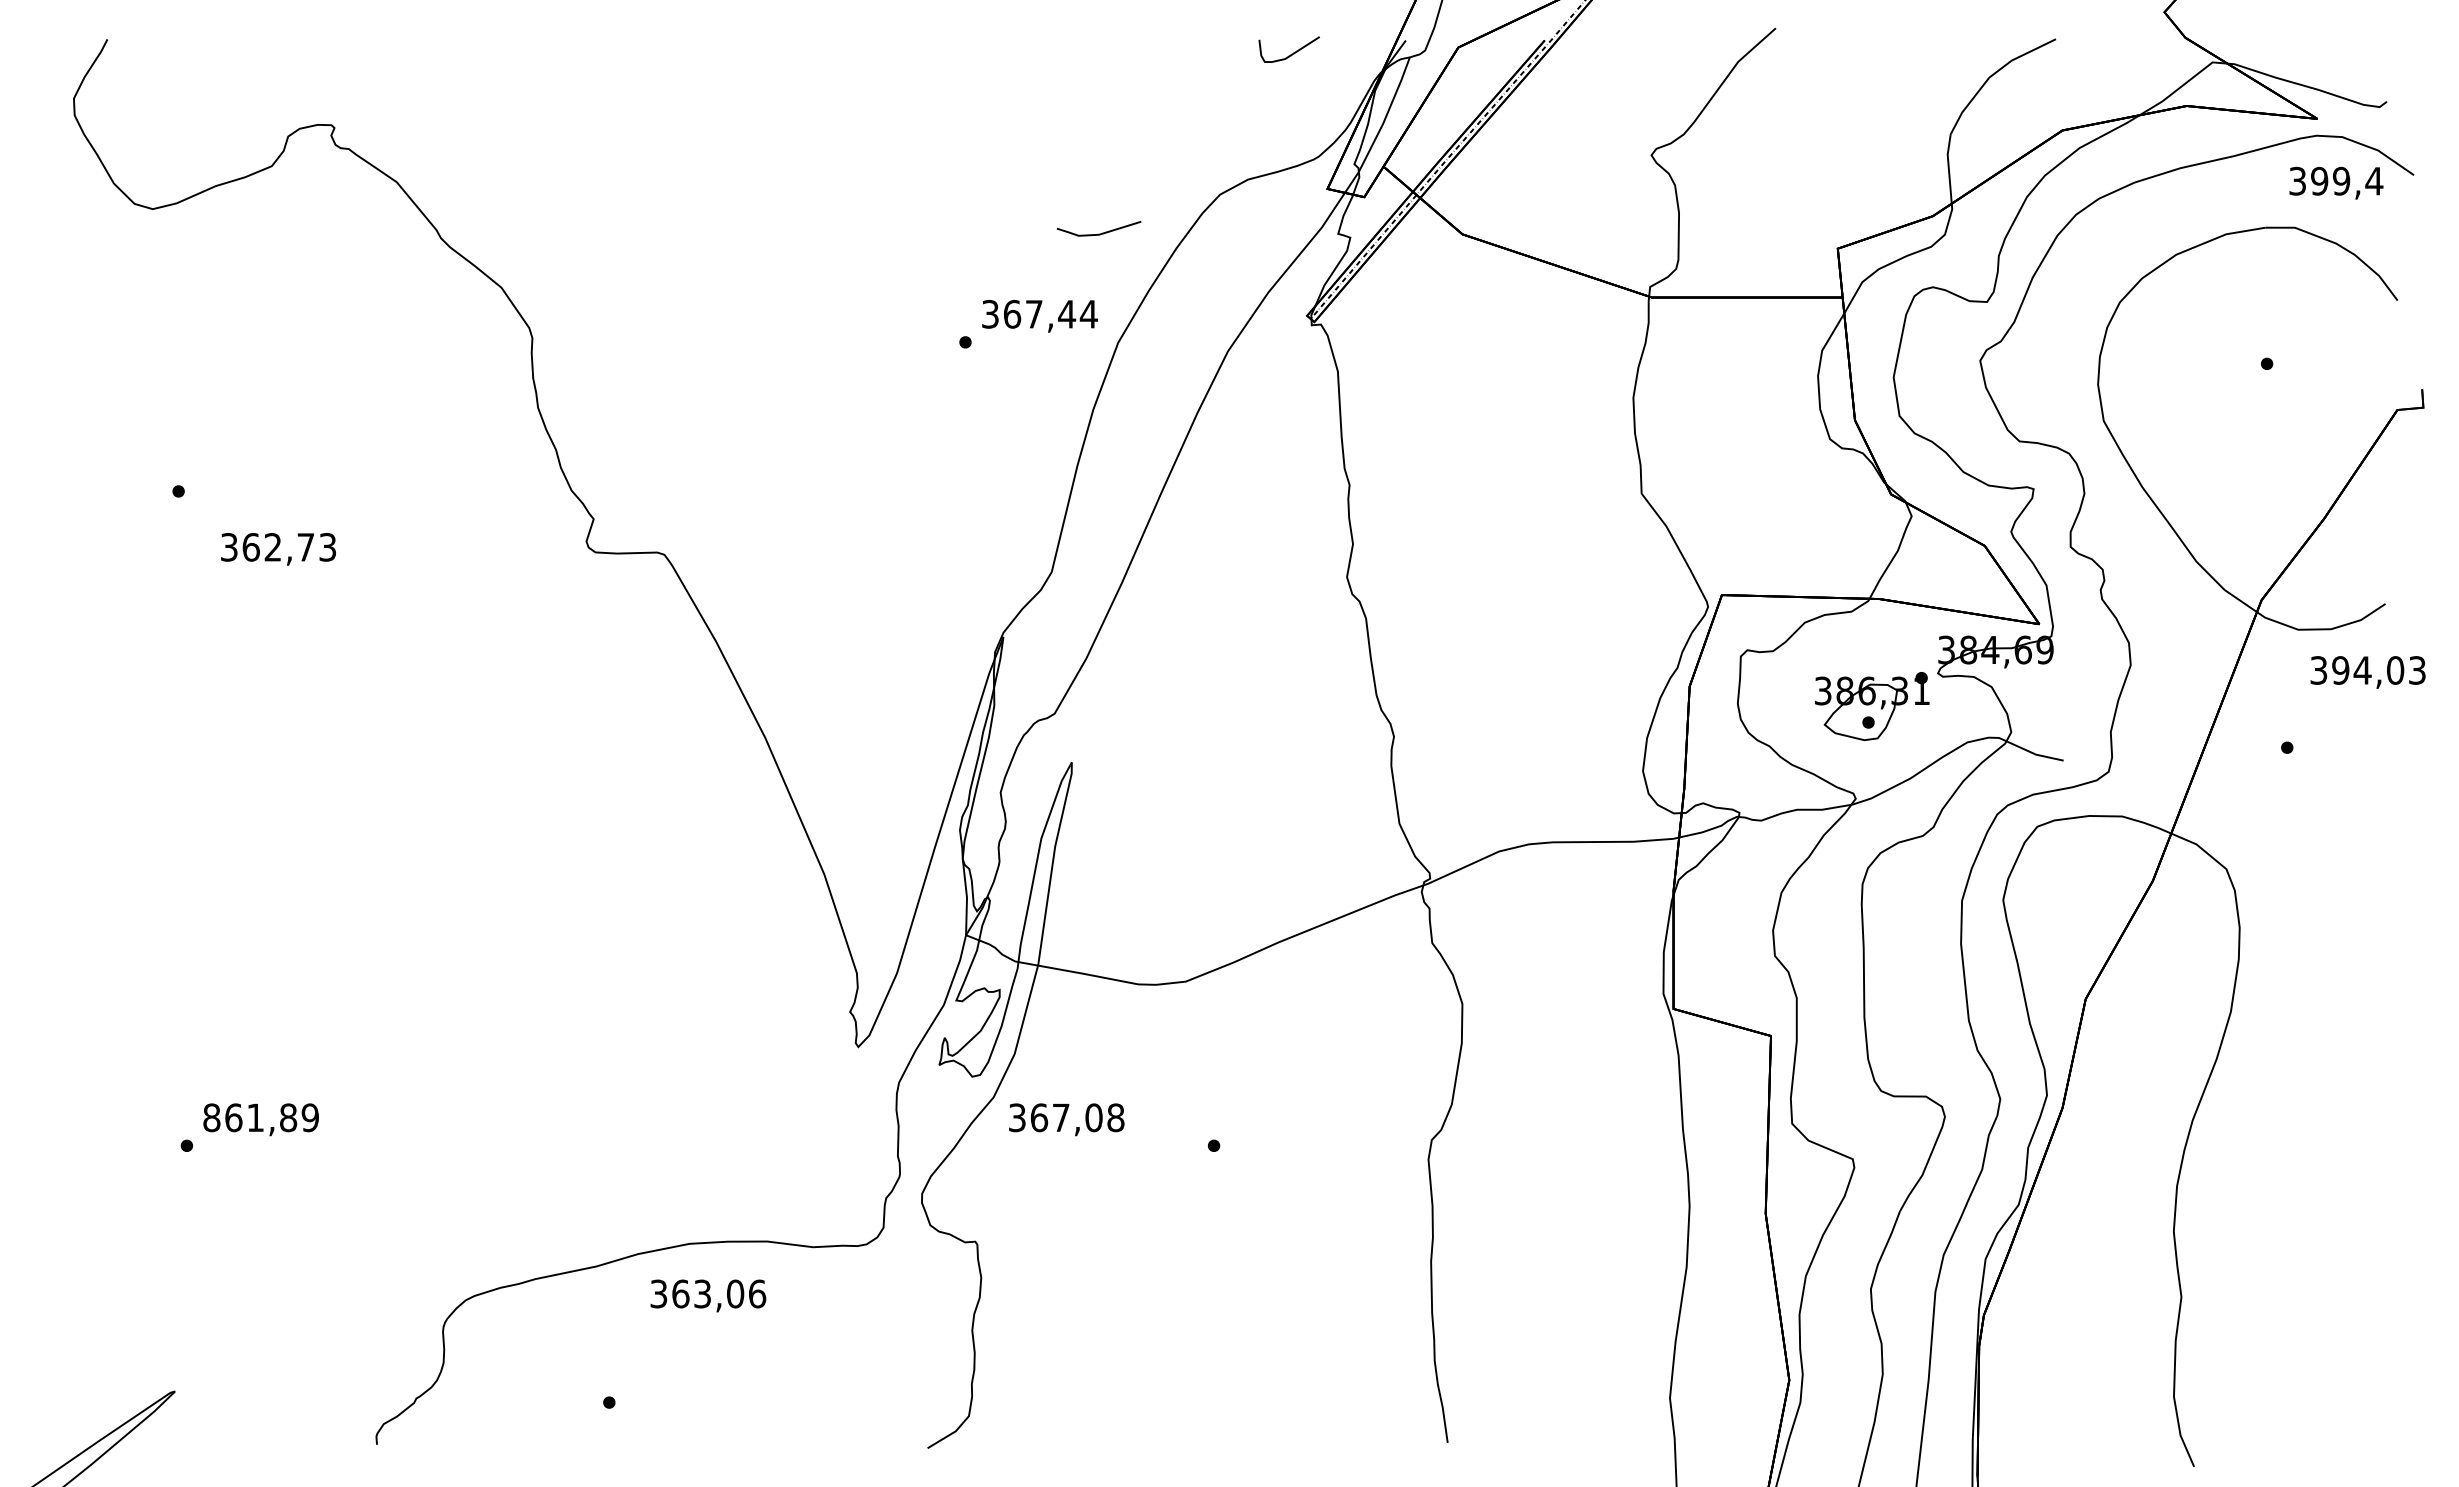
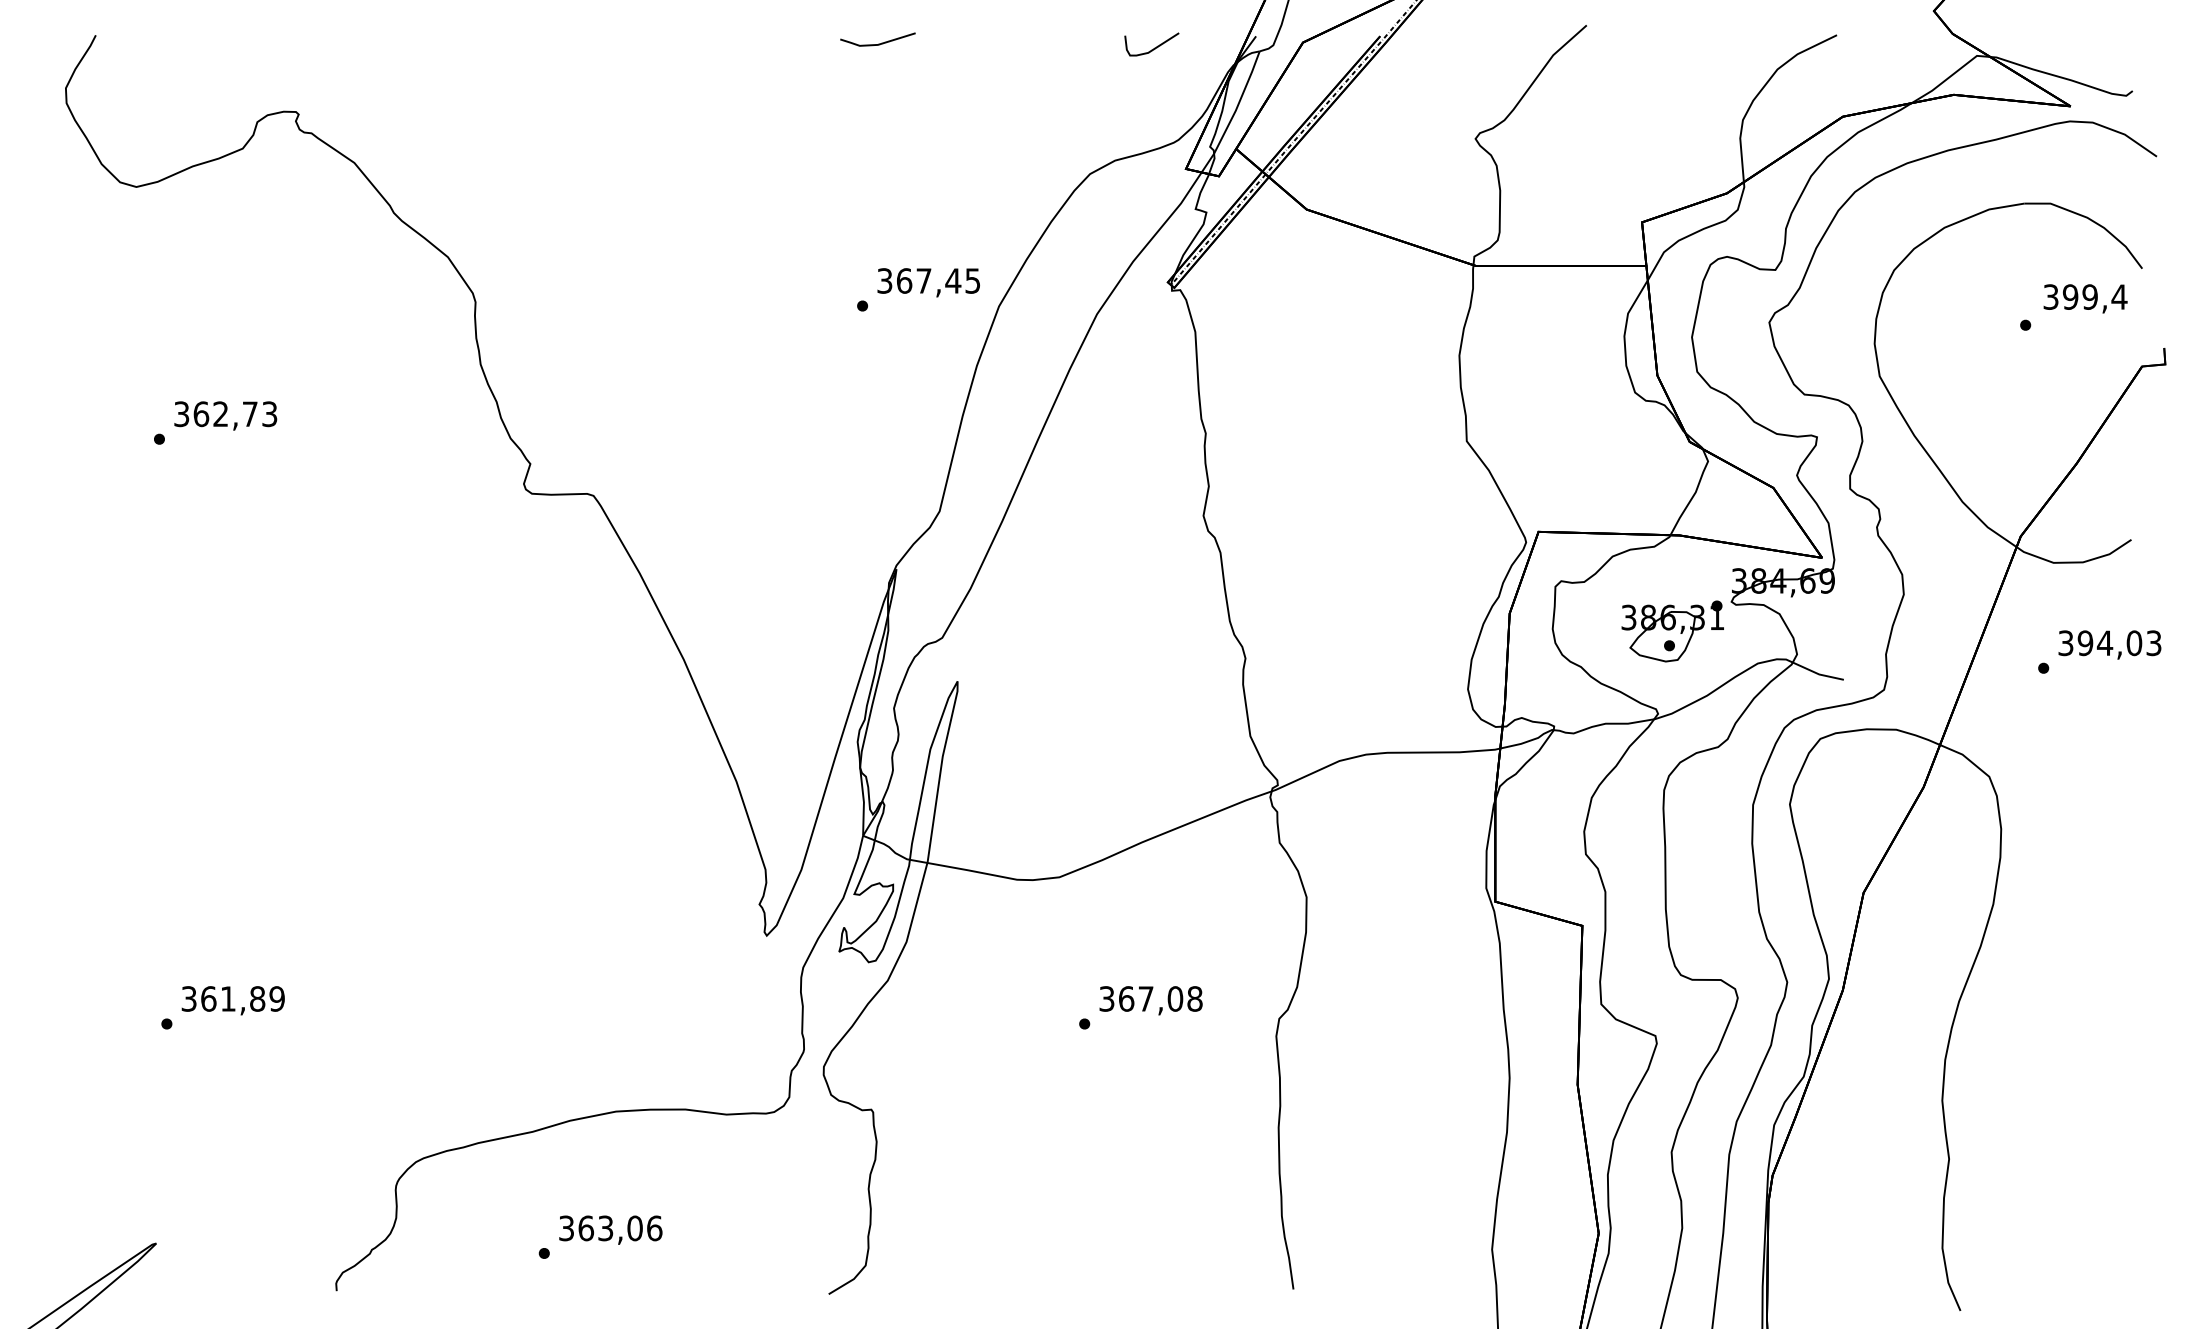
text: (2336, 182) -> (2085, 298), moved
line: (1099, 233) -> (878, 43), moved
text: (1088, 313) -> (972, 280), 367,44 -> 367,45
text: (278, 548) -> (225, 415), moved
text: (2367, 671) -> (2109, 644), moved
text: (211, 1117) -> (188, 998), 861,89 -> 361,89
text: (1066, 1119) -> (1150, 1000), moved
text: (707, 1295) -> (610, 1229), moved

